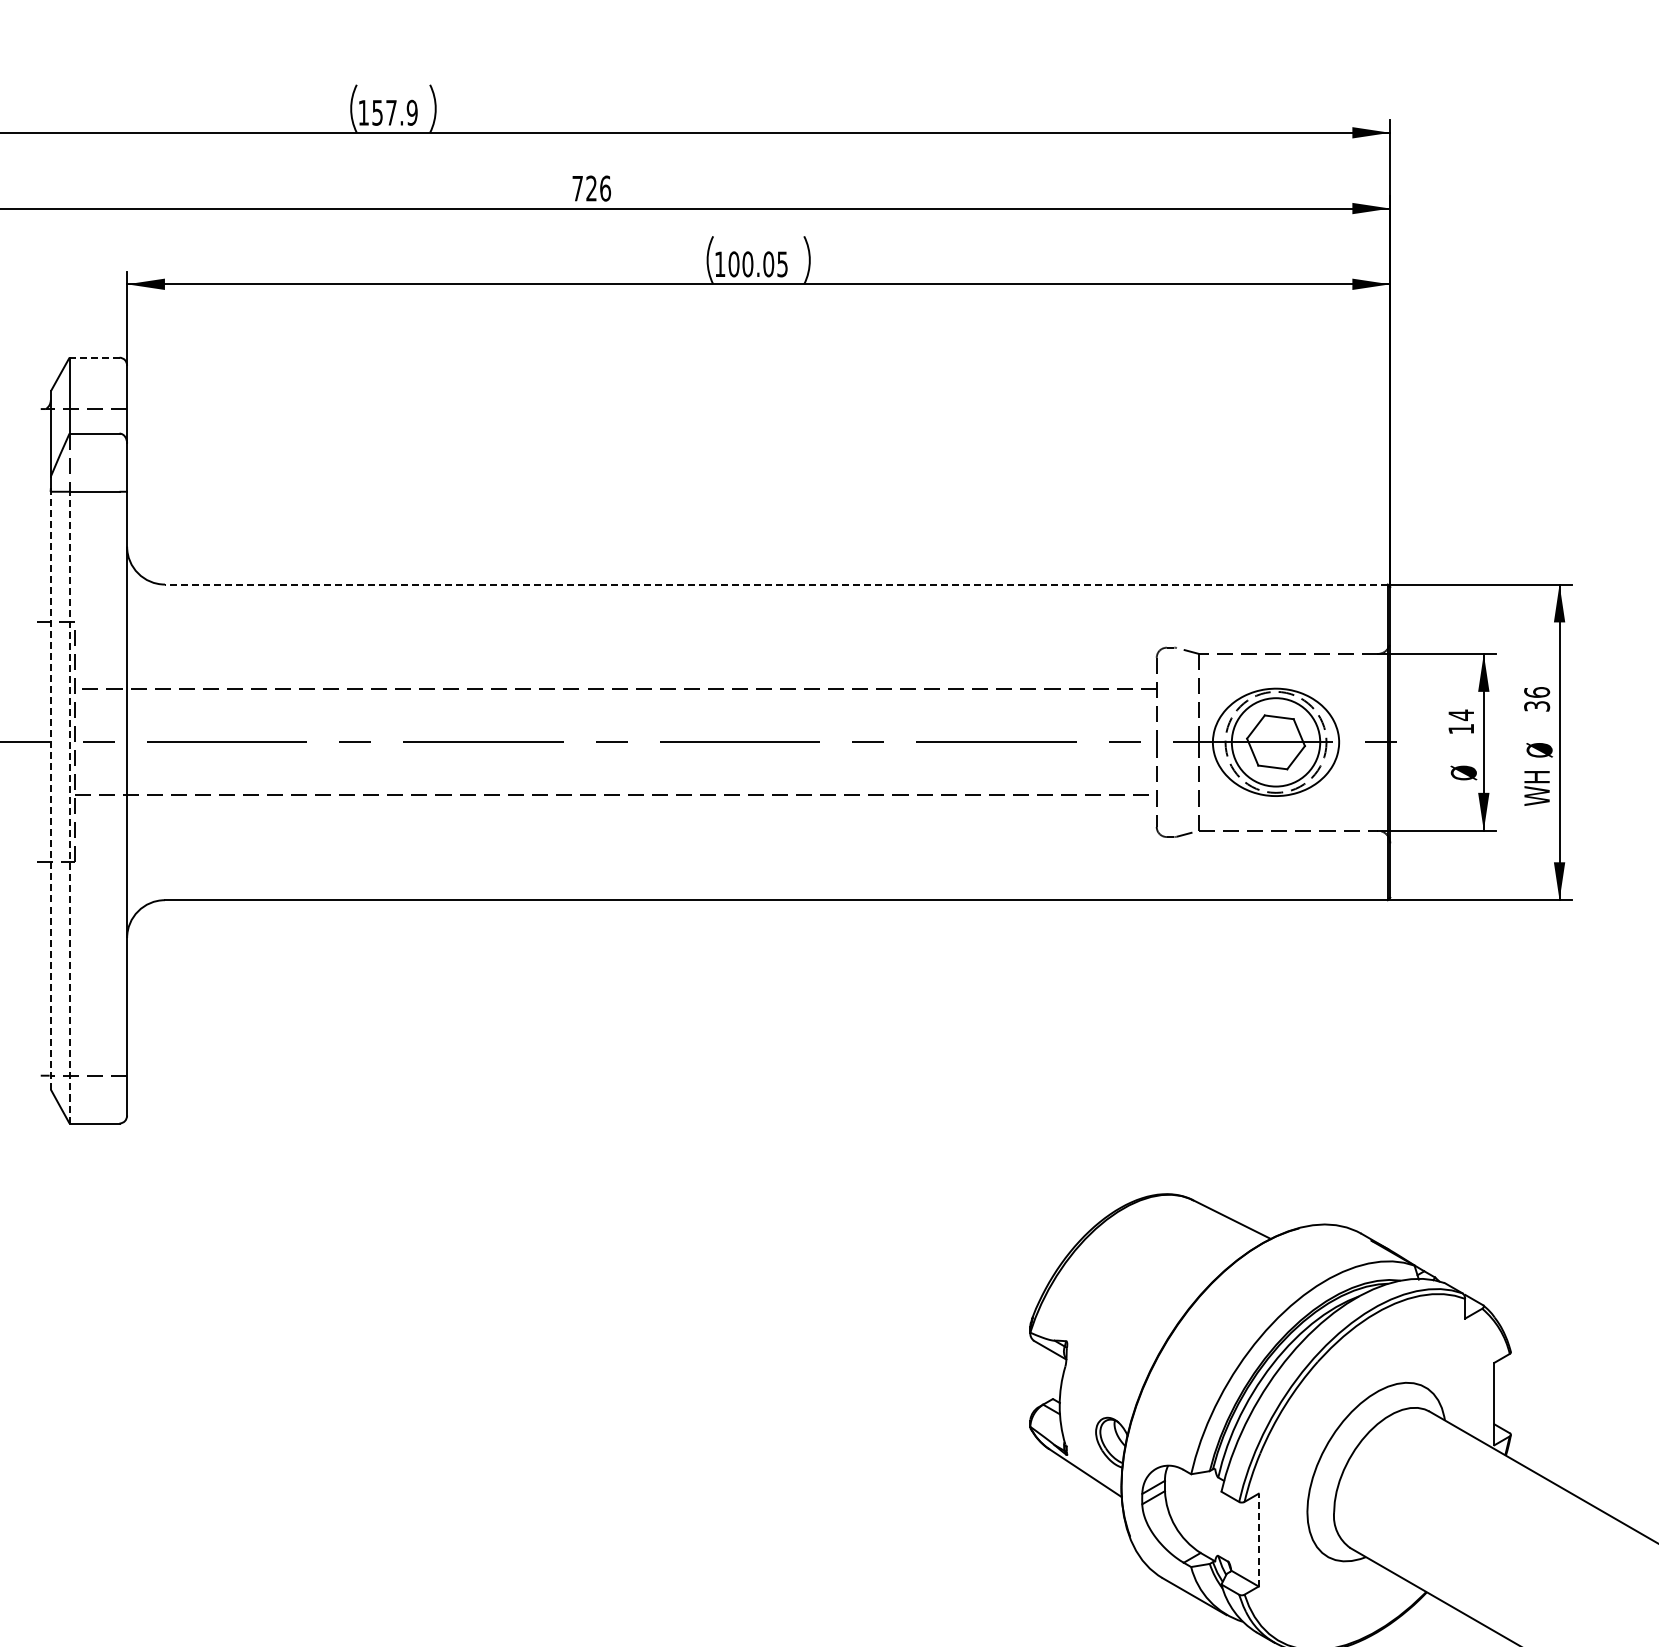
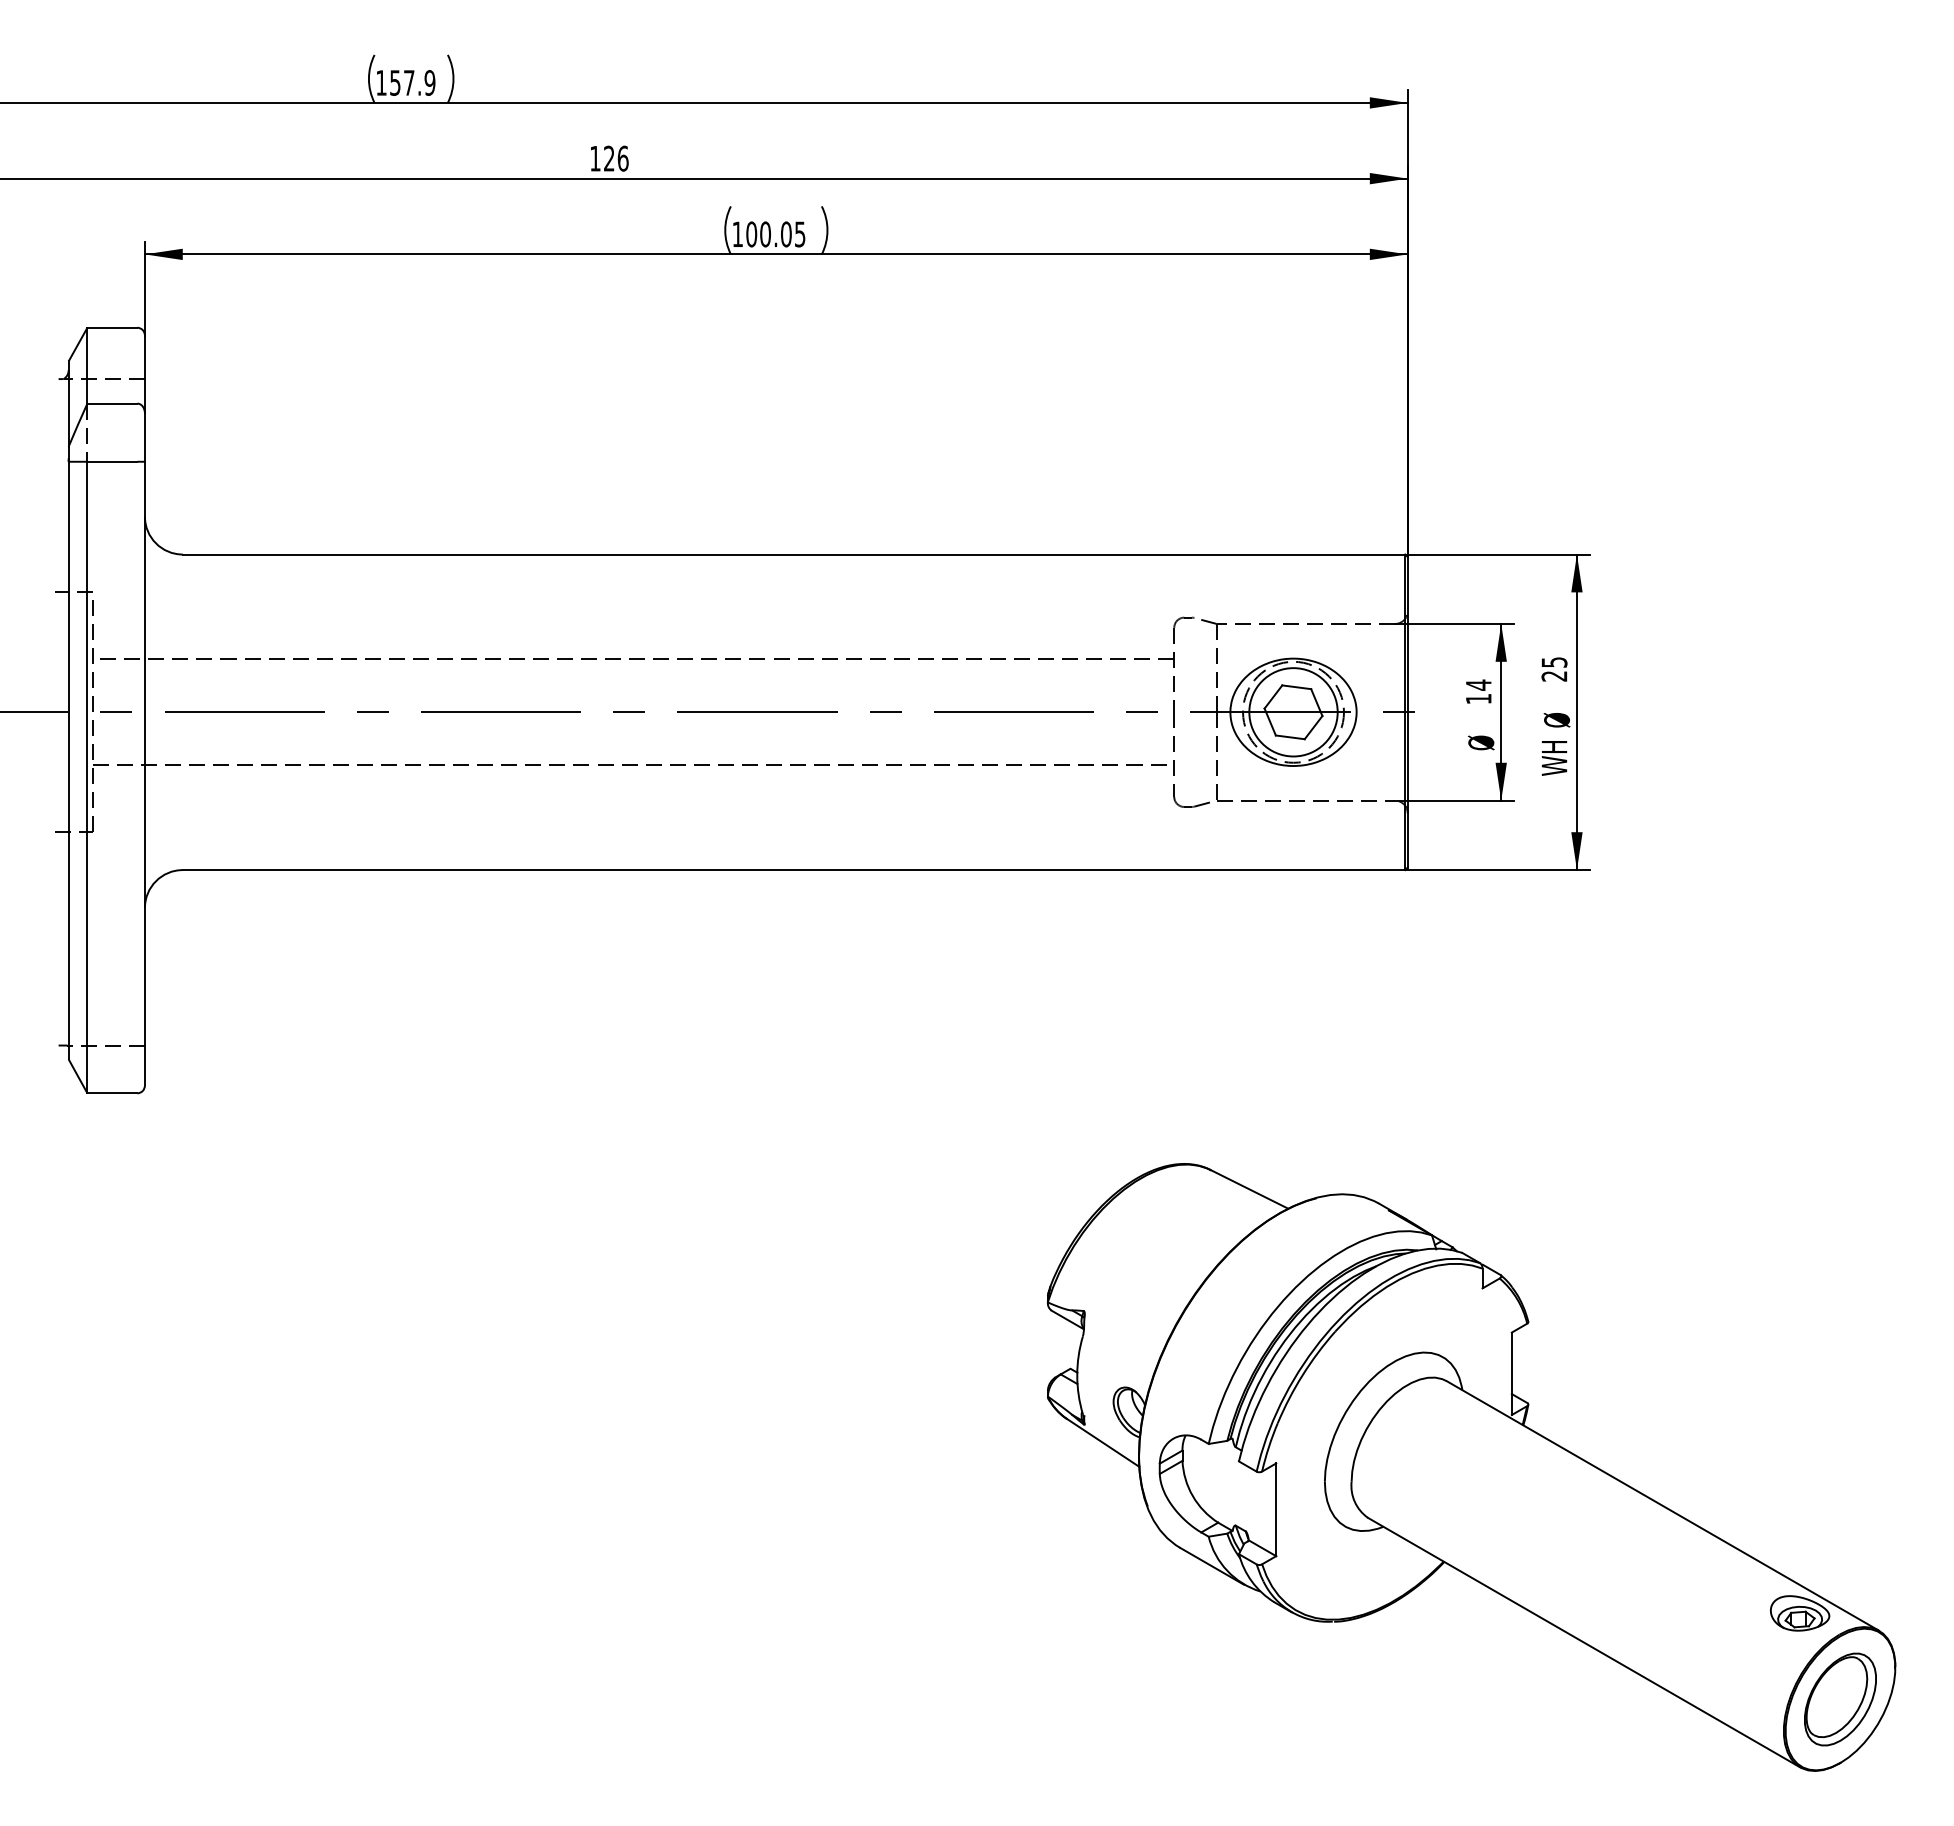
text: (577, 188) -> (595, 158), 726 -> 126
line: (94, 357) -> (112, 327), dashed -> solid
line: (775, 584) -> (793, 554), dashed -> solid
text: (1537, 699) -> (1554, 669), 36 -> 25
line: (50, 790) -> (68, 760), dashed -> solid
line: (69, 807) -> (87, 777), dashed -> solid
line: (1259, 1539) -> (1276, 1509), dashed -> solid

